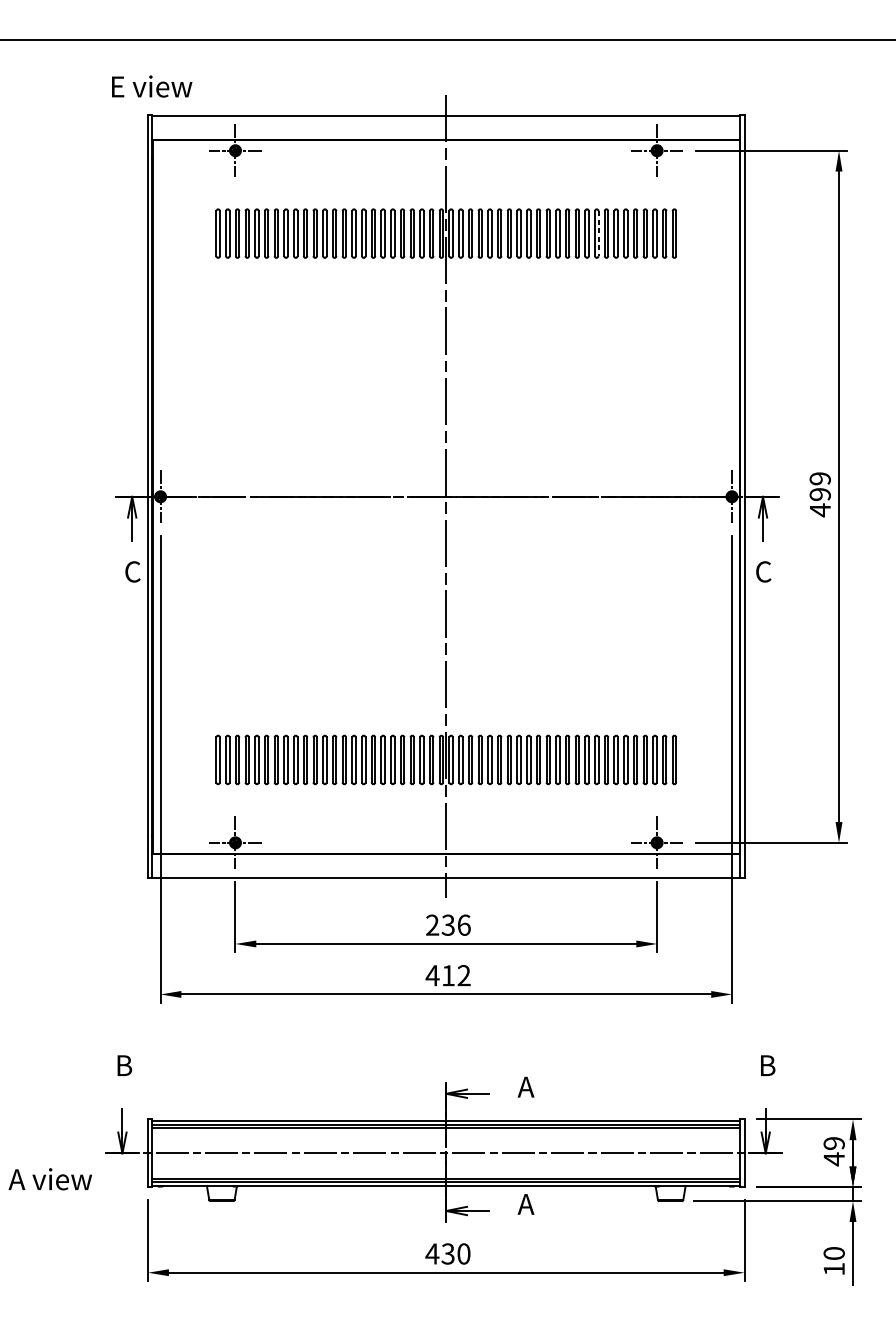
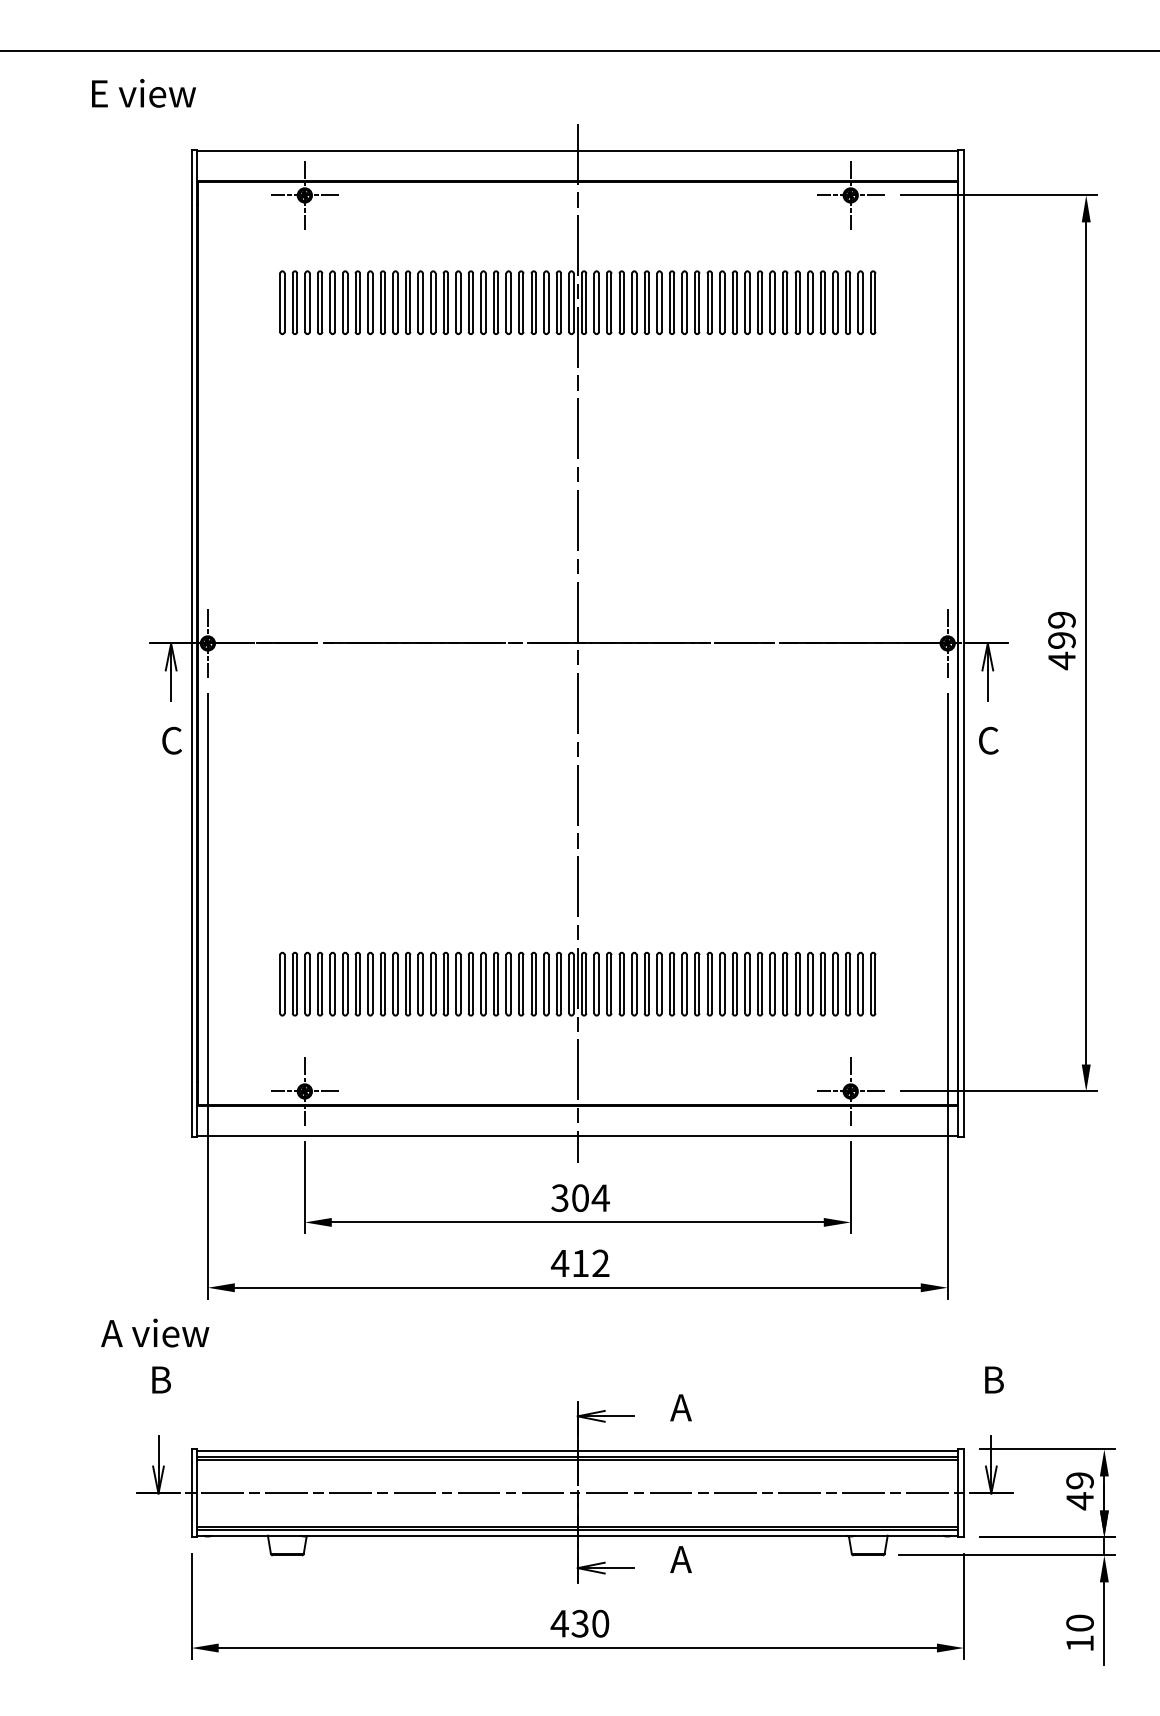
text: (151, 86) -> (143, 93), moved
line: (598, 234) -> (774, 303), dashed -> solid
text: (448, 925) -> (580, 1198), 236 -> 304
text: (50, 1178) -> (155, 1332), moved

